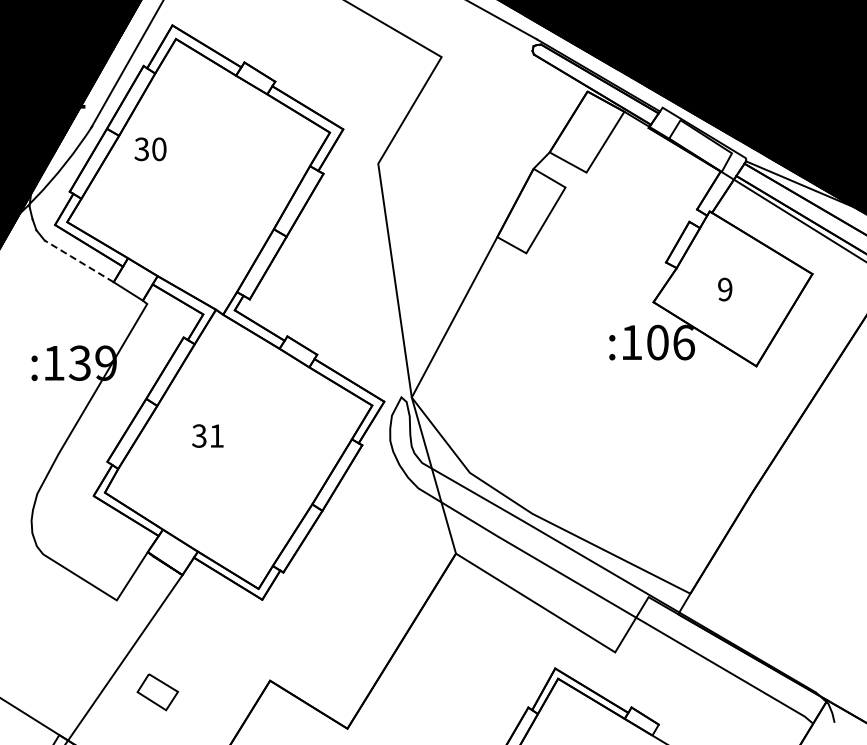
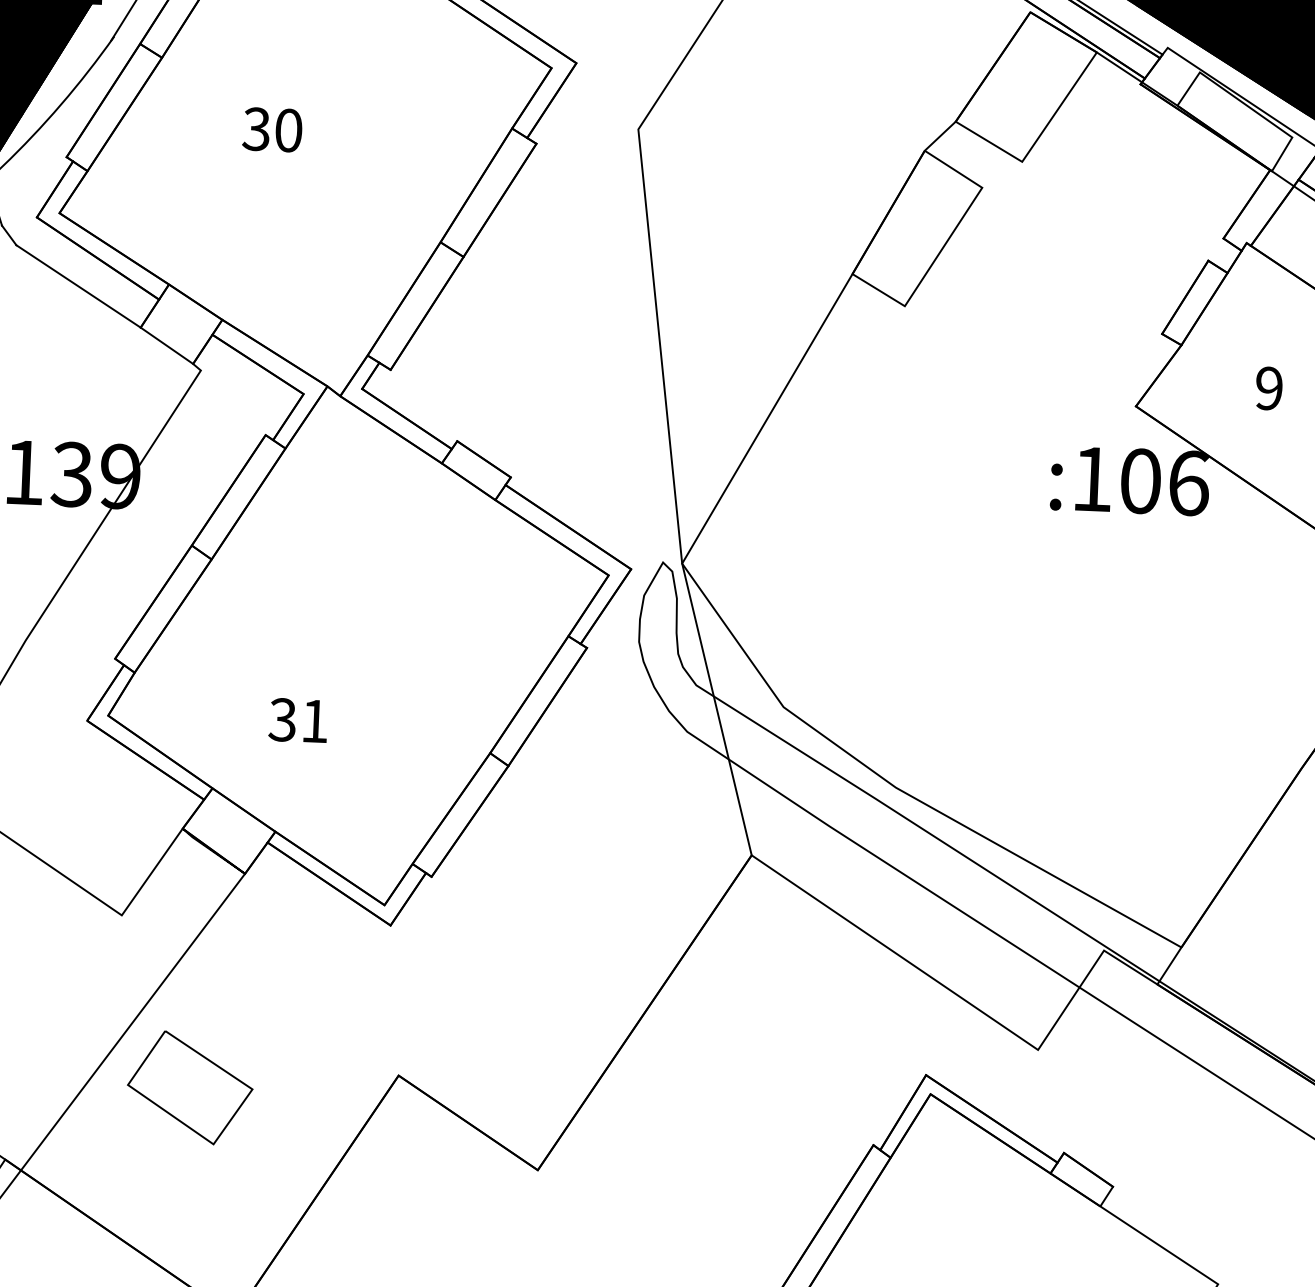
text: (150, 149) -> (272, 130), moved
line: (78, 261) -> (77, 286), dashed -> solid
text: (207, 435) -> (297, 719), moved
part: (157, 692) -> (189, 1088), size x1.67

